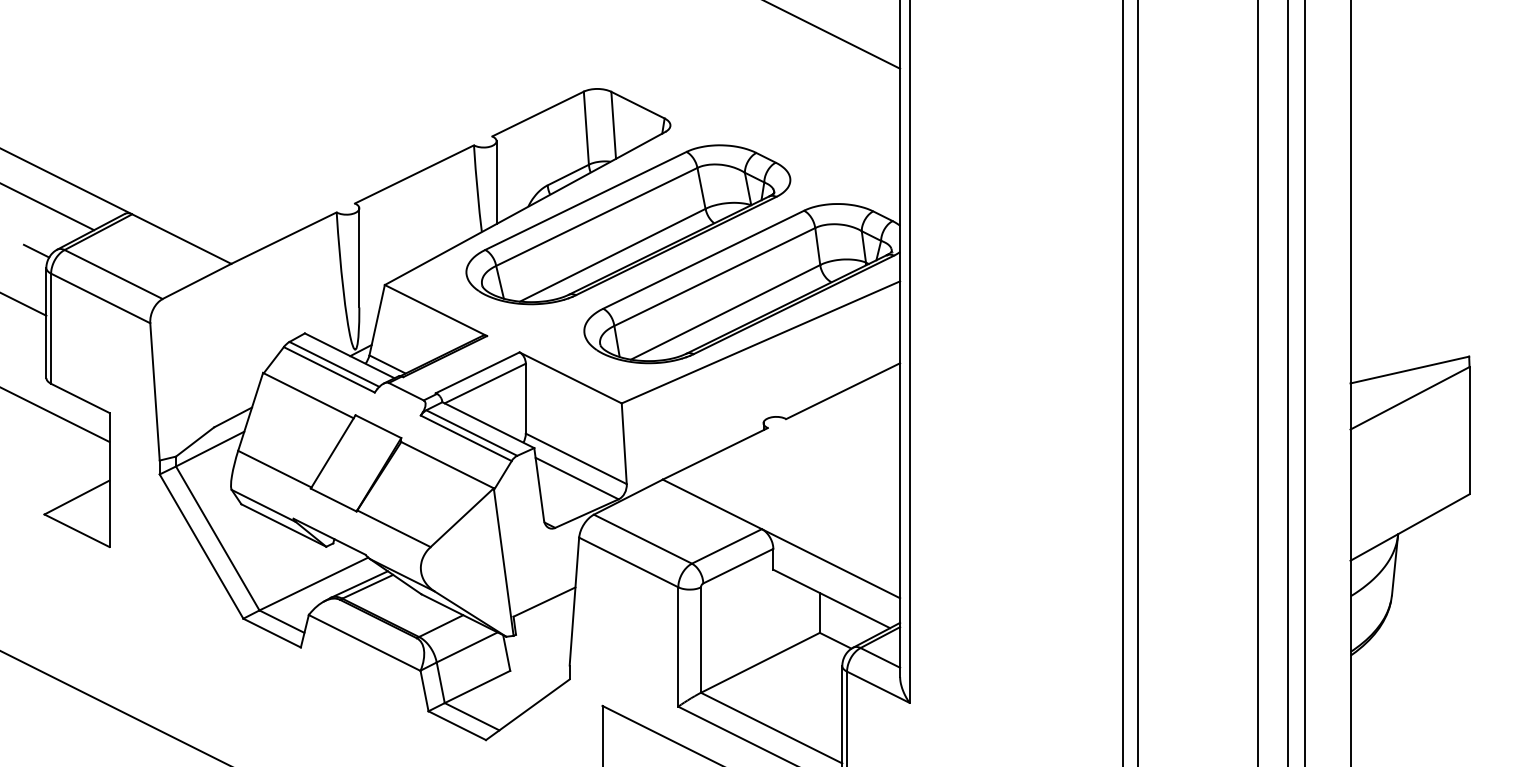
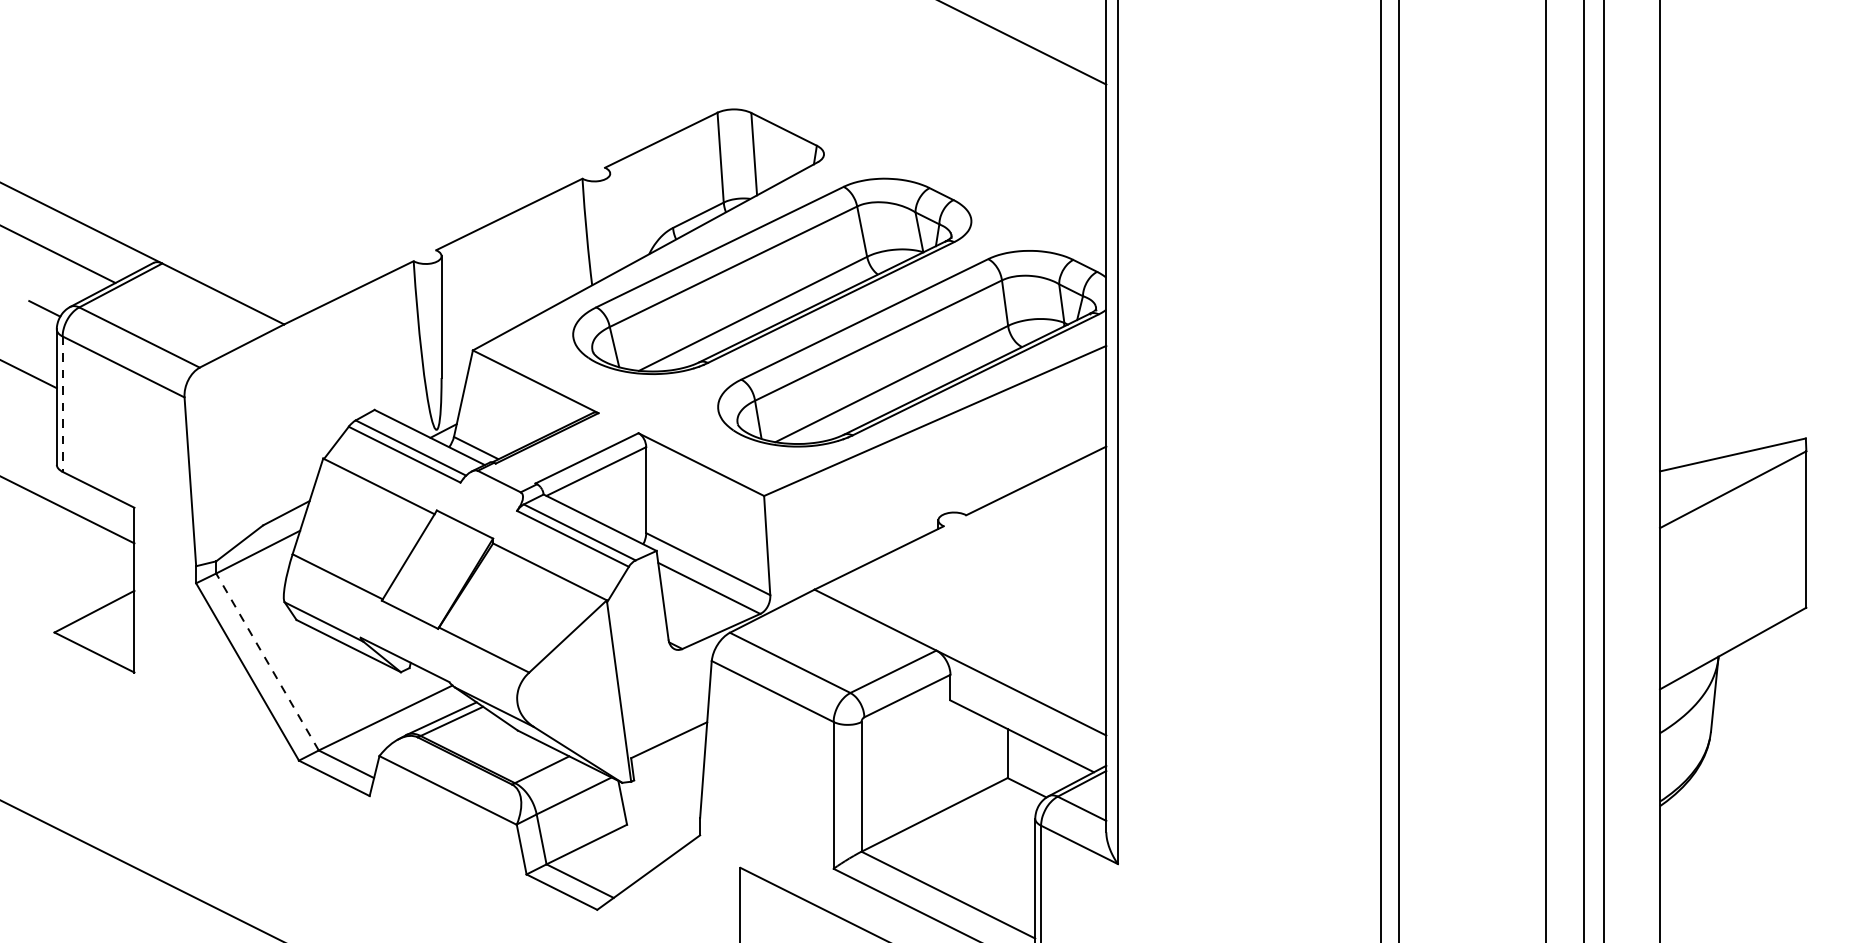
line: (496, 182) -> (610, 224), removed
line: (51, 329) -> (63, 405), solid -> dashed
line: (217, 538) -> (267, 662), solid -> dashed

